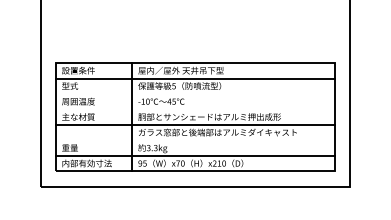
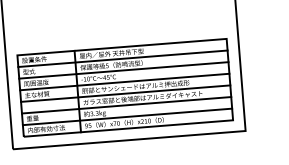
line: (195, 93) -> (123, 70), added
line: (195, 109) -> (124, 82), added
line: (195, 140) -> (126, 105), added

